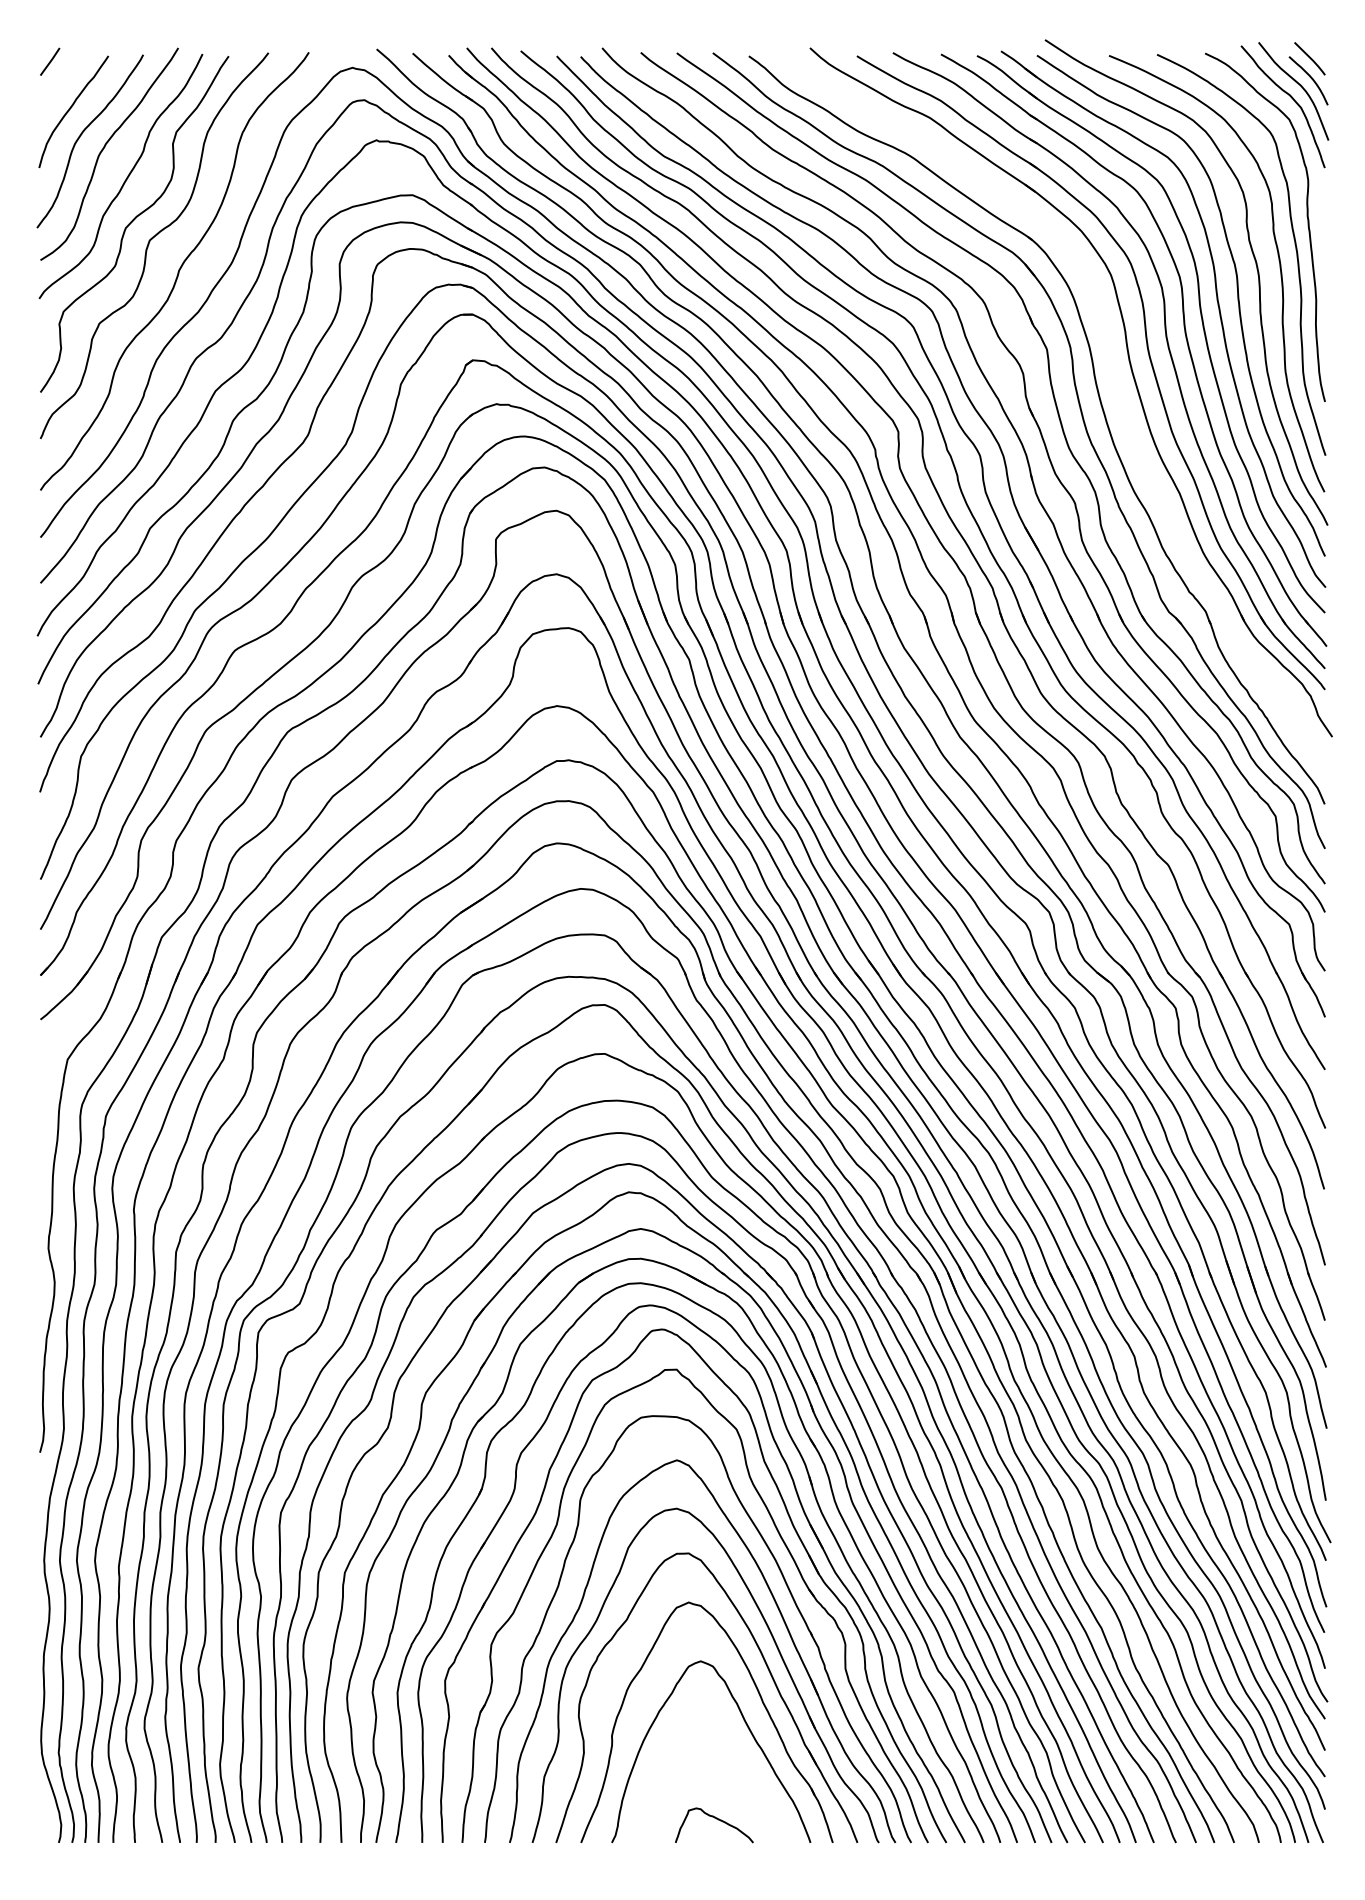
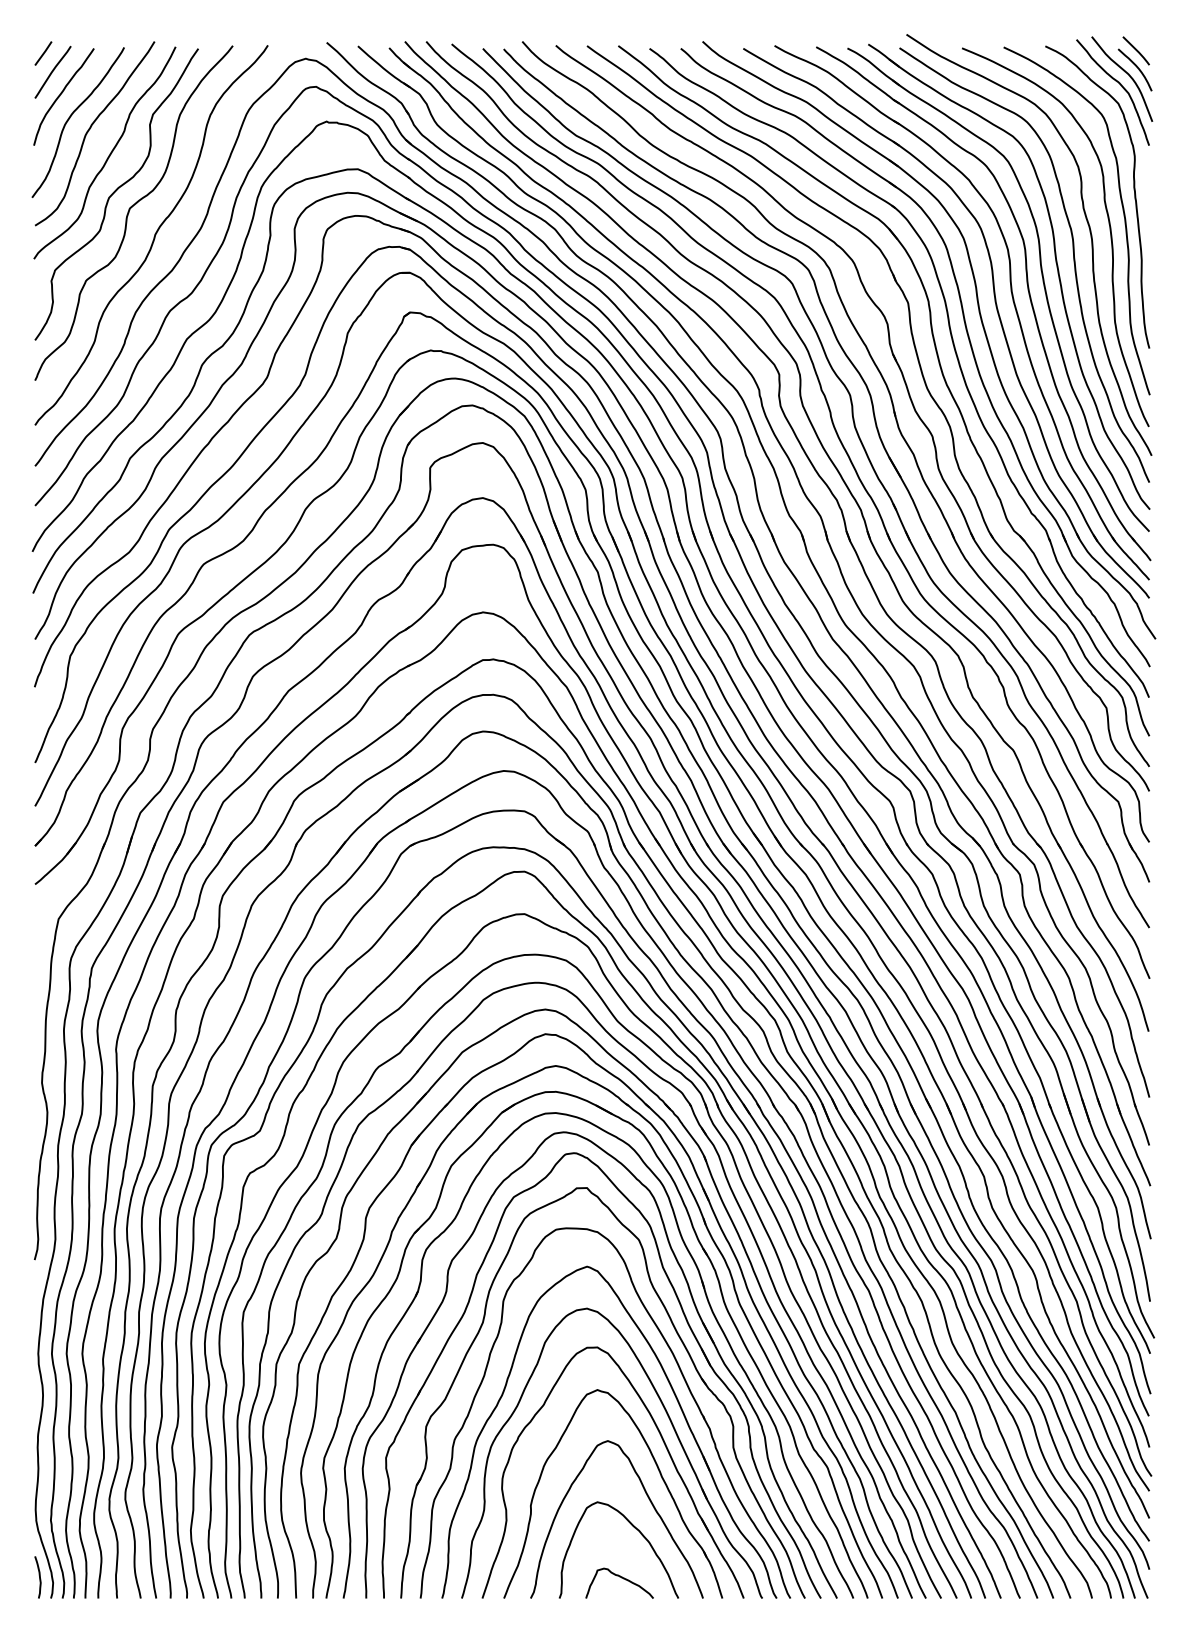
curve: (60, 82) -> (52, 71), added
part: (1117, 397) -> (969, 344), added
curve: (731, 1762) -> (634, 1528), added
curve: (45, 1818) -> (39, 1577), added

